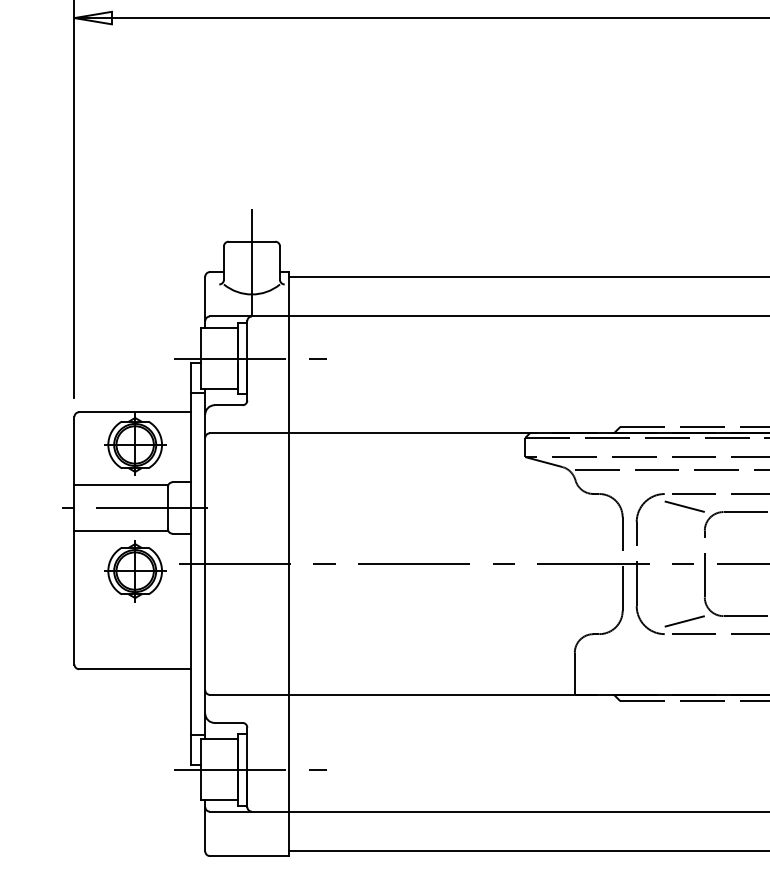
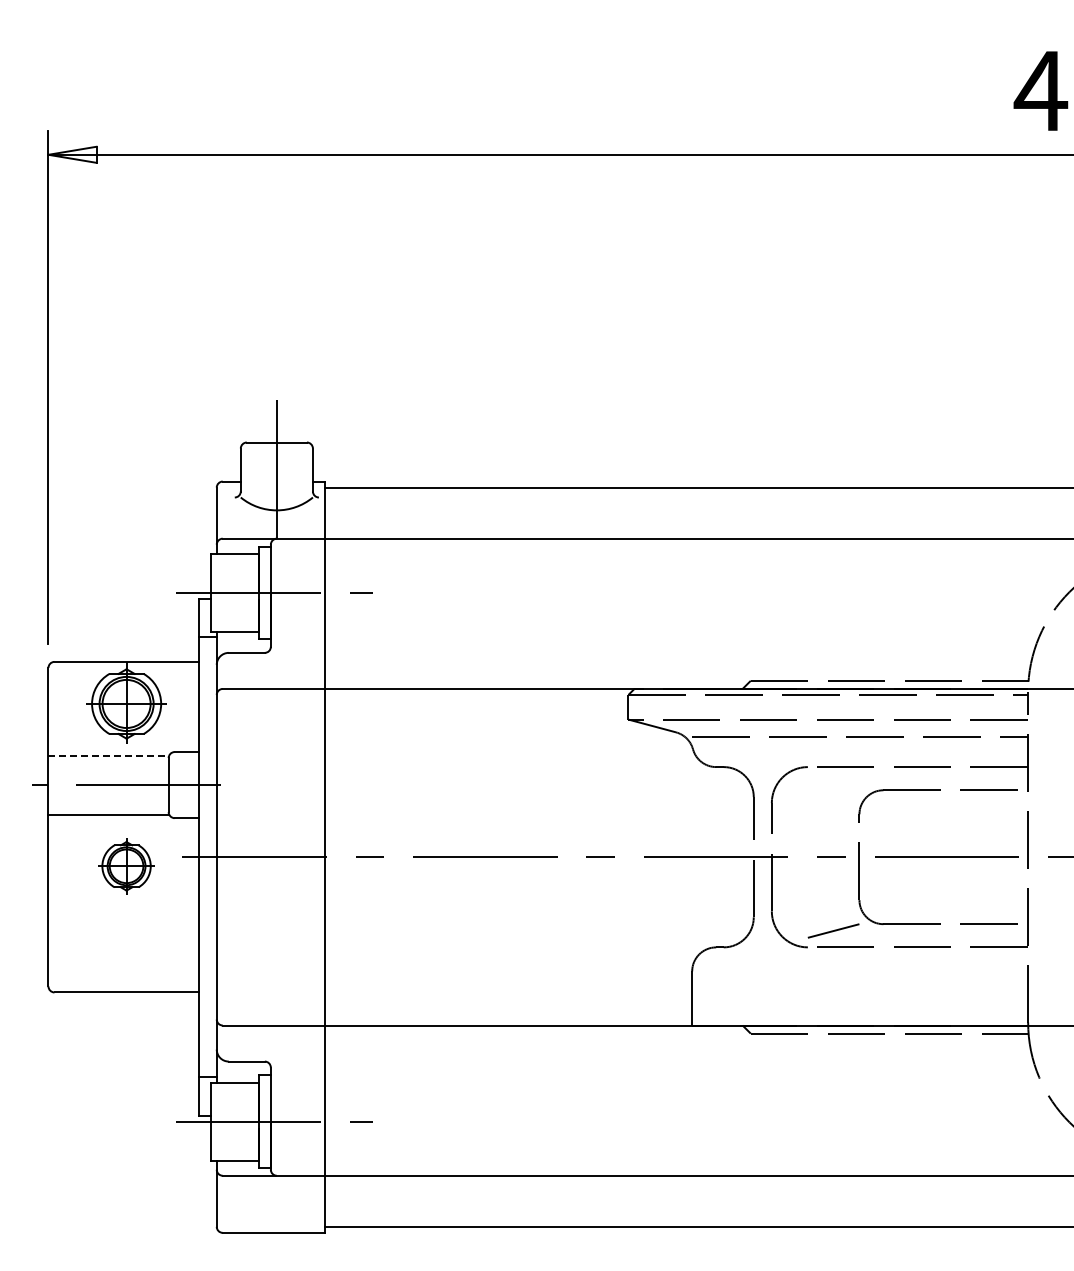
line: (121, 485) -> (109, 755), solid -> dashed
line: (684, 506) -> (833, 783), removed
part: (135, 571) -> (126, 866), size x0.7

